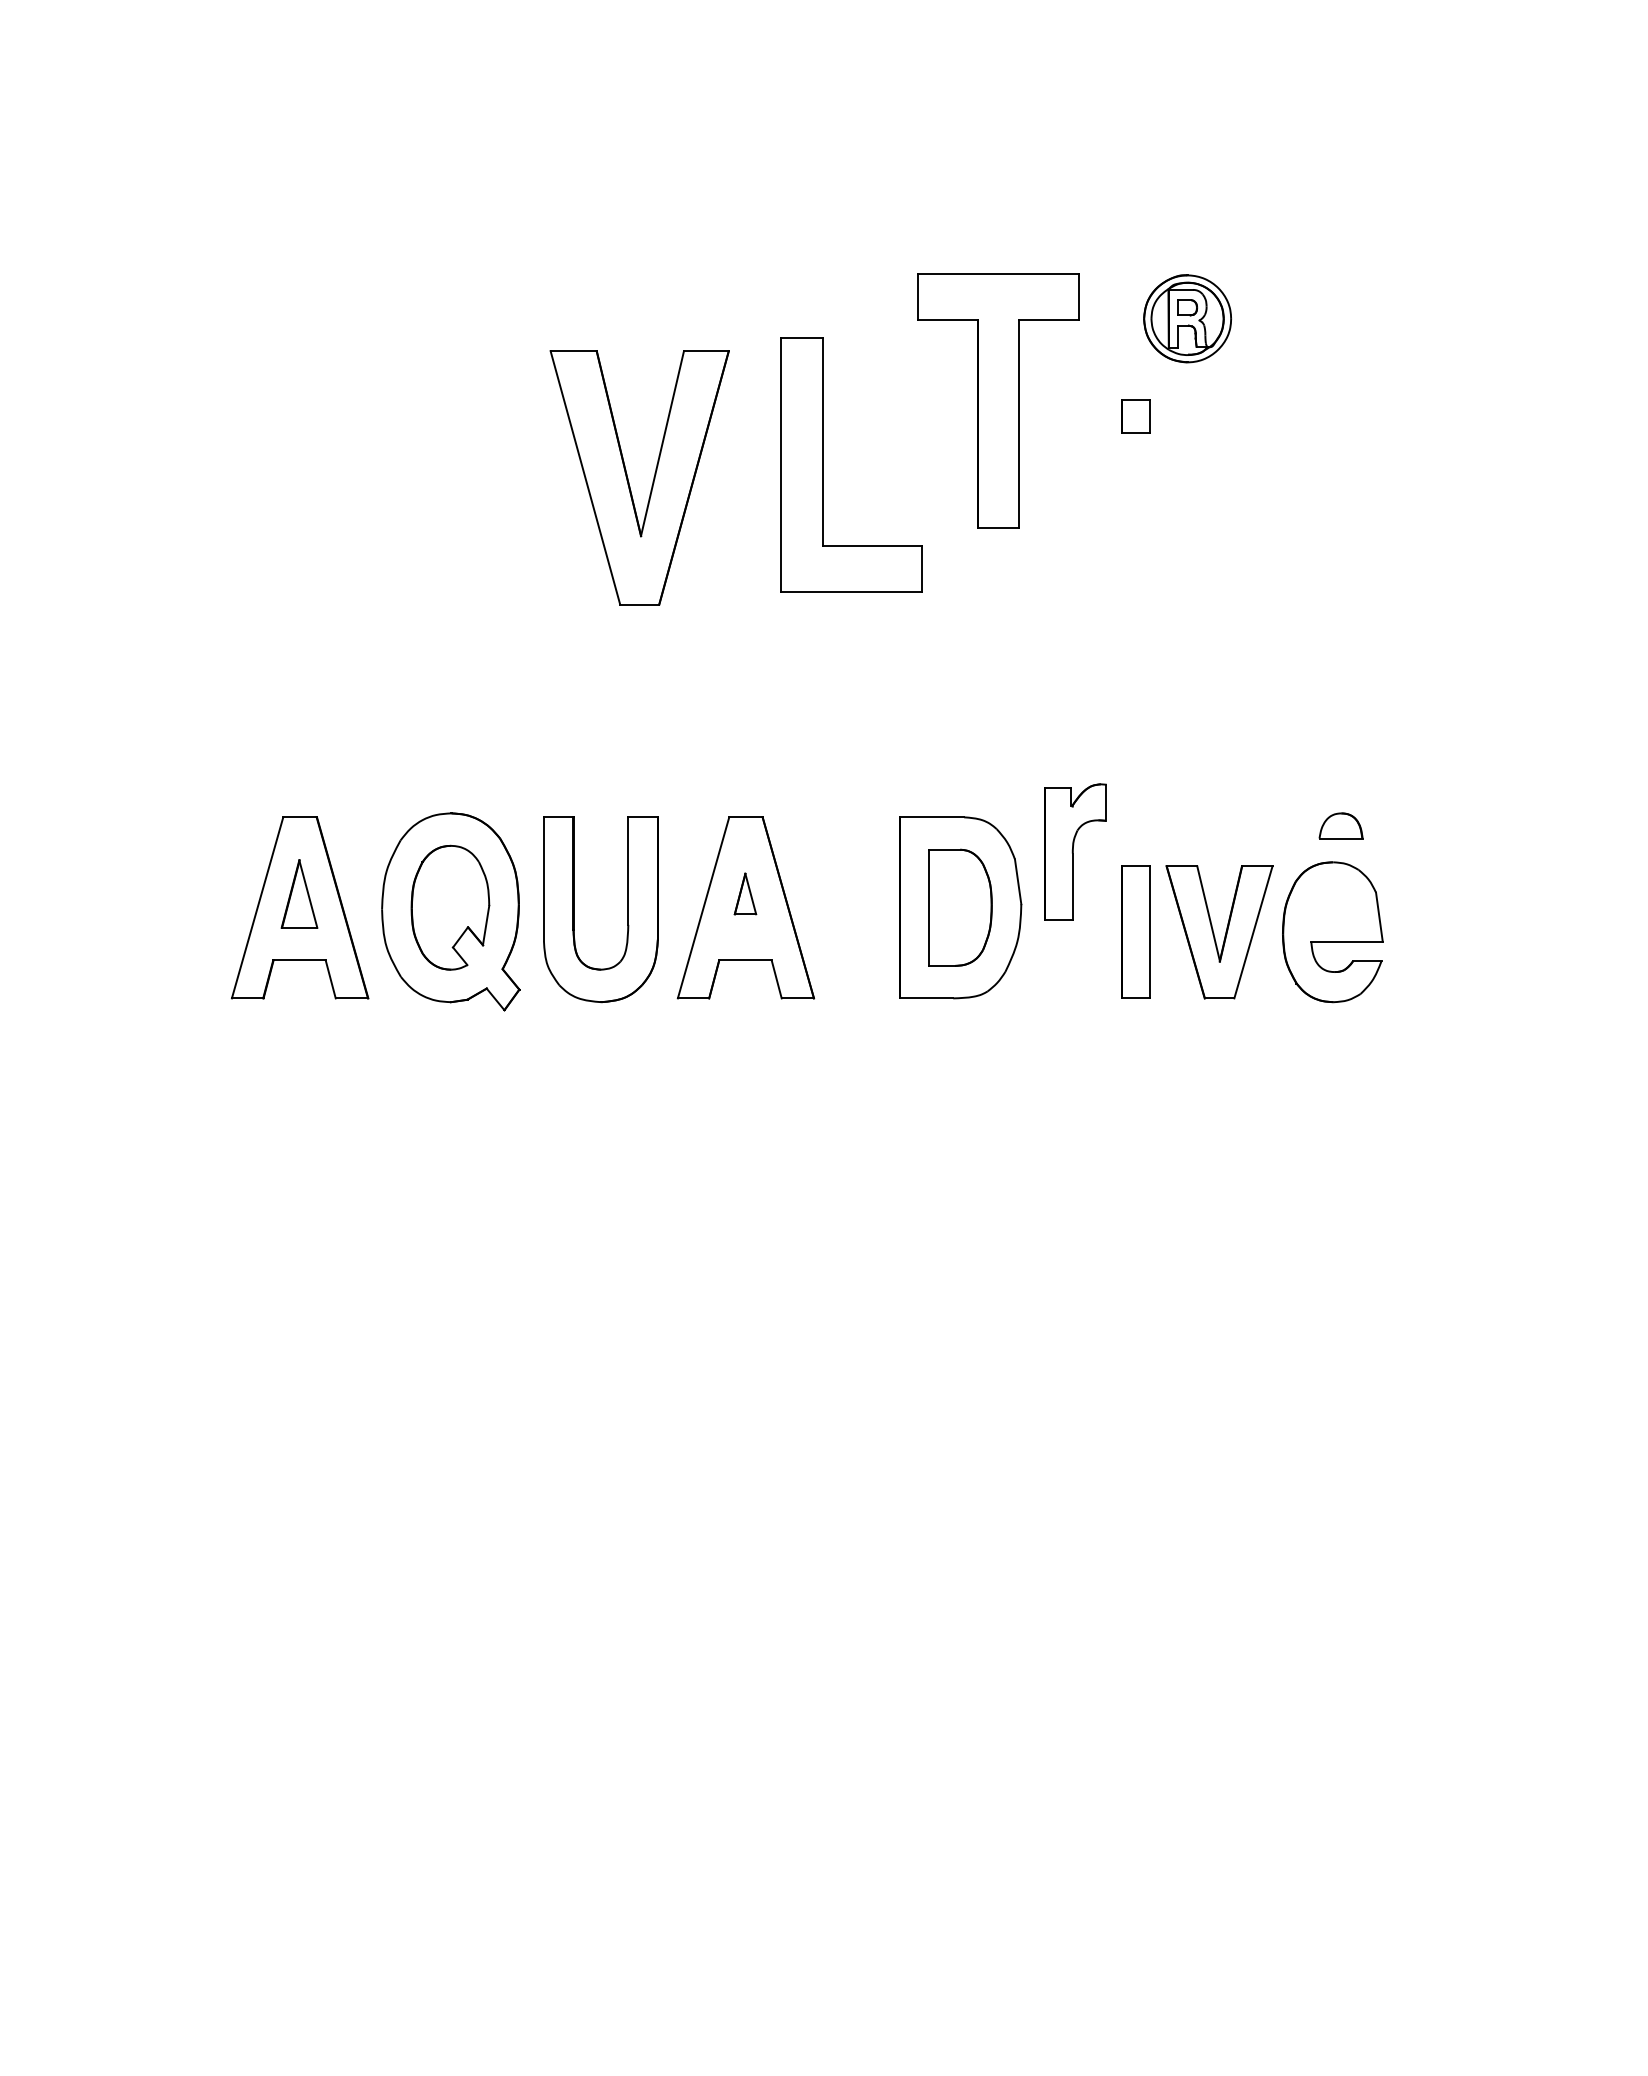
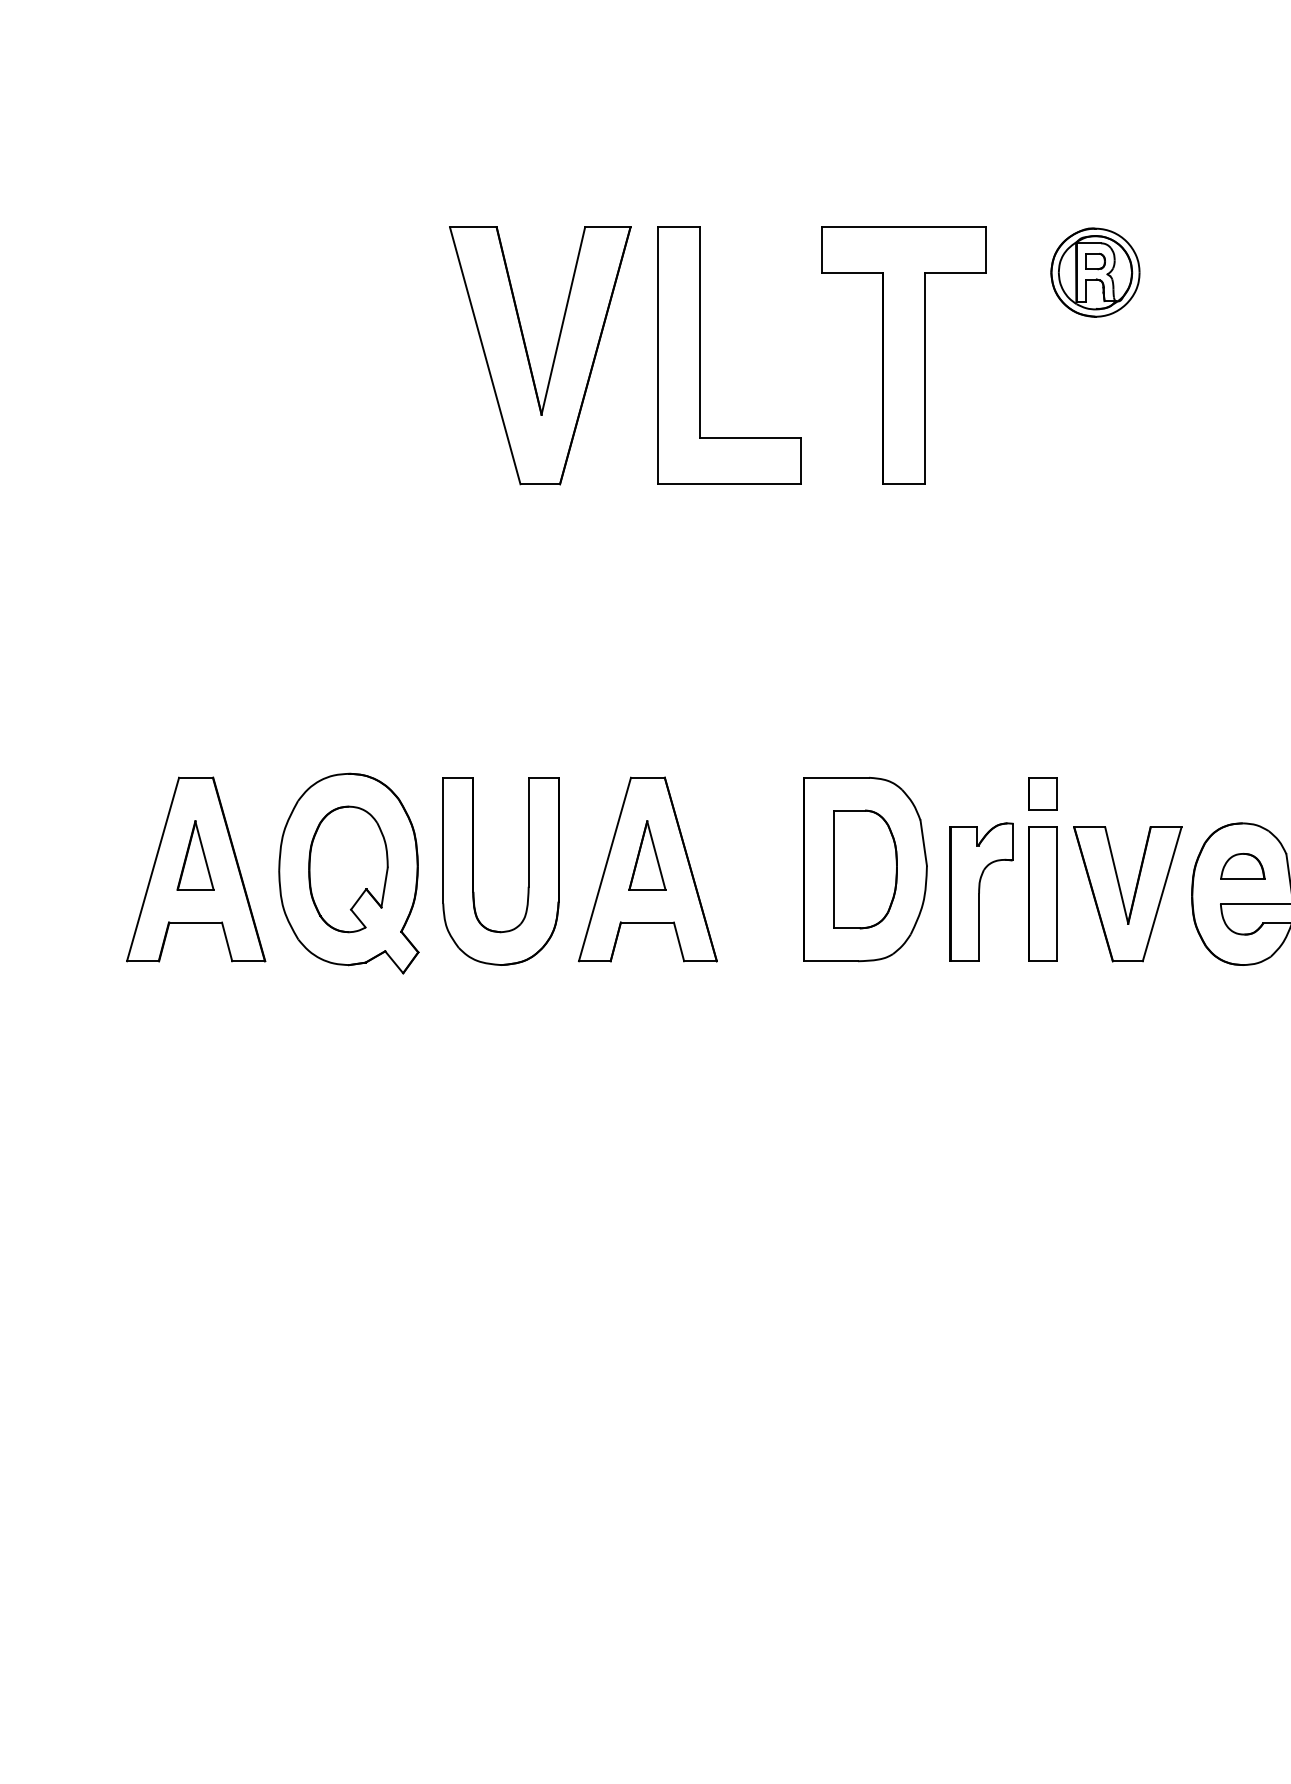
part: (1135, 416) -> (1042, 794), moved
part: (823, 464) -> (701, 355), moved
part: (628, 478) -> (528, 356), moved
part: (1340, 825) -> (1242, 866), moved
part: (1075, 851) -> (981, 891), moved
part: (745, 893) -> (647, 854), size x1.67

